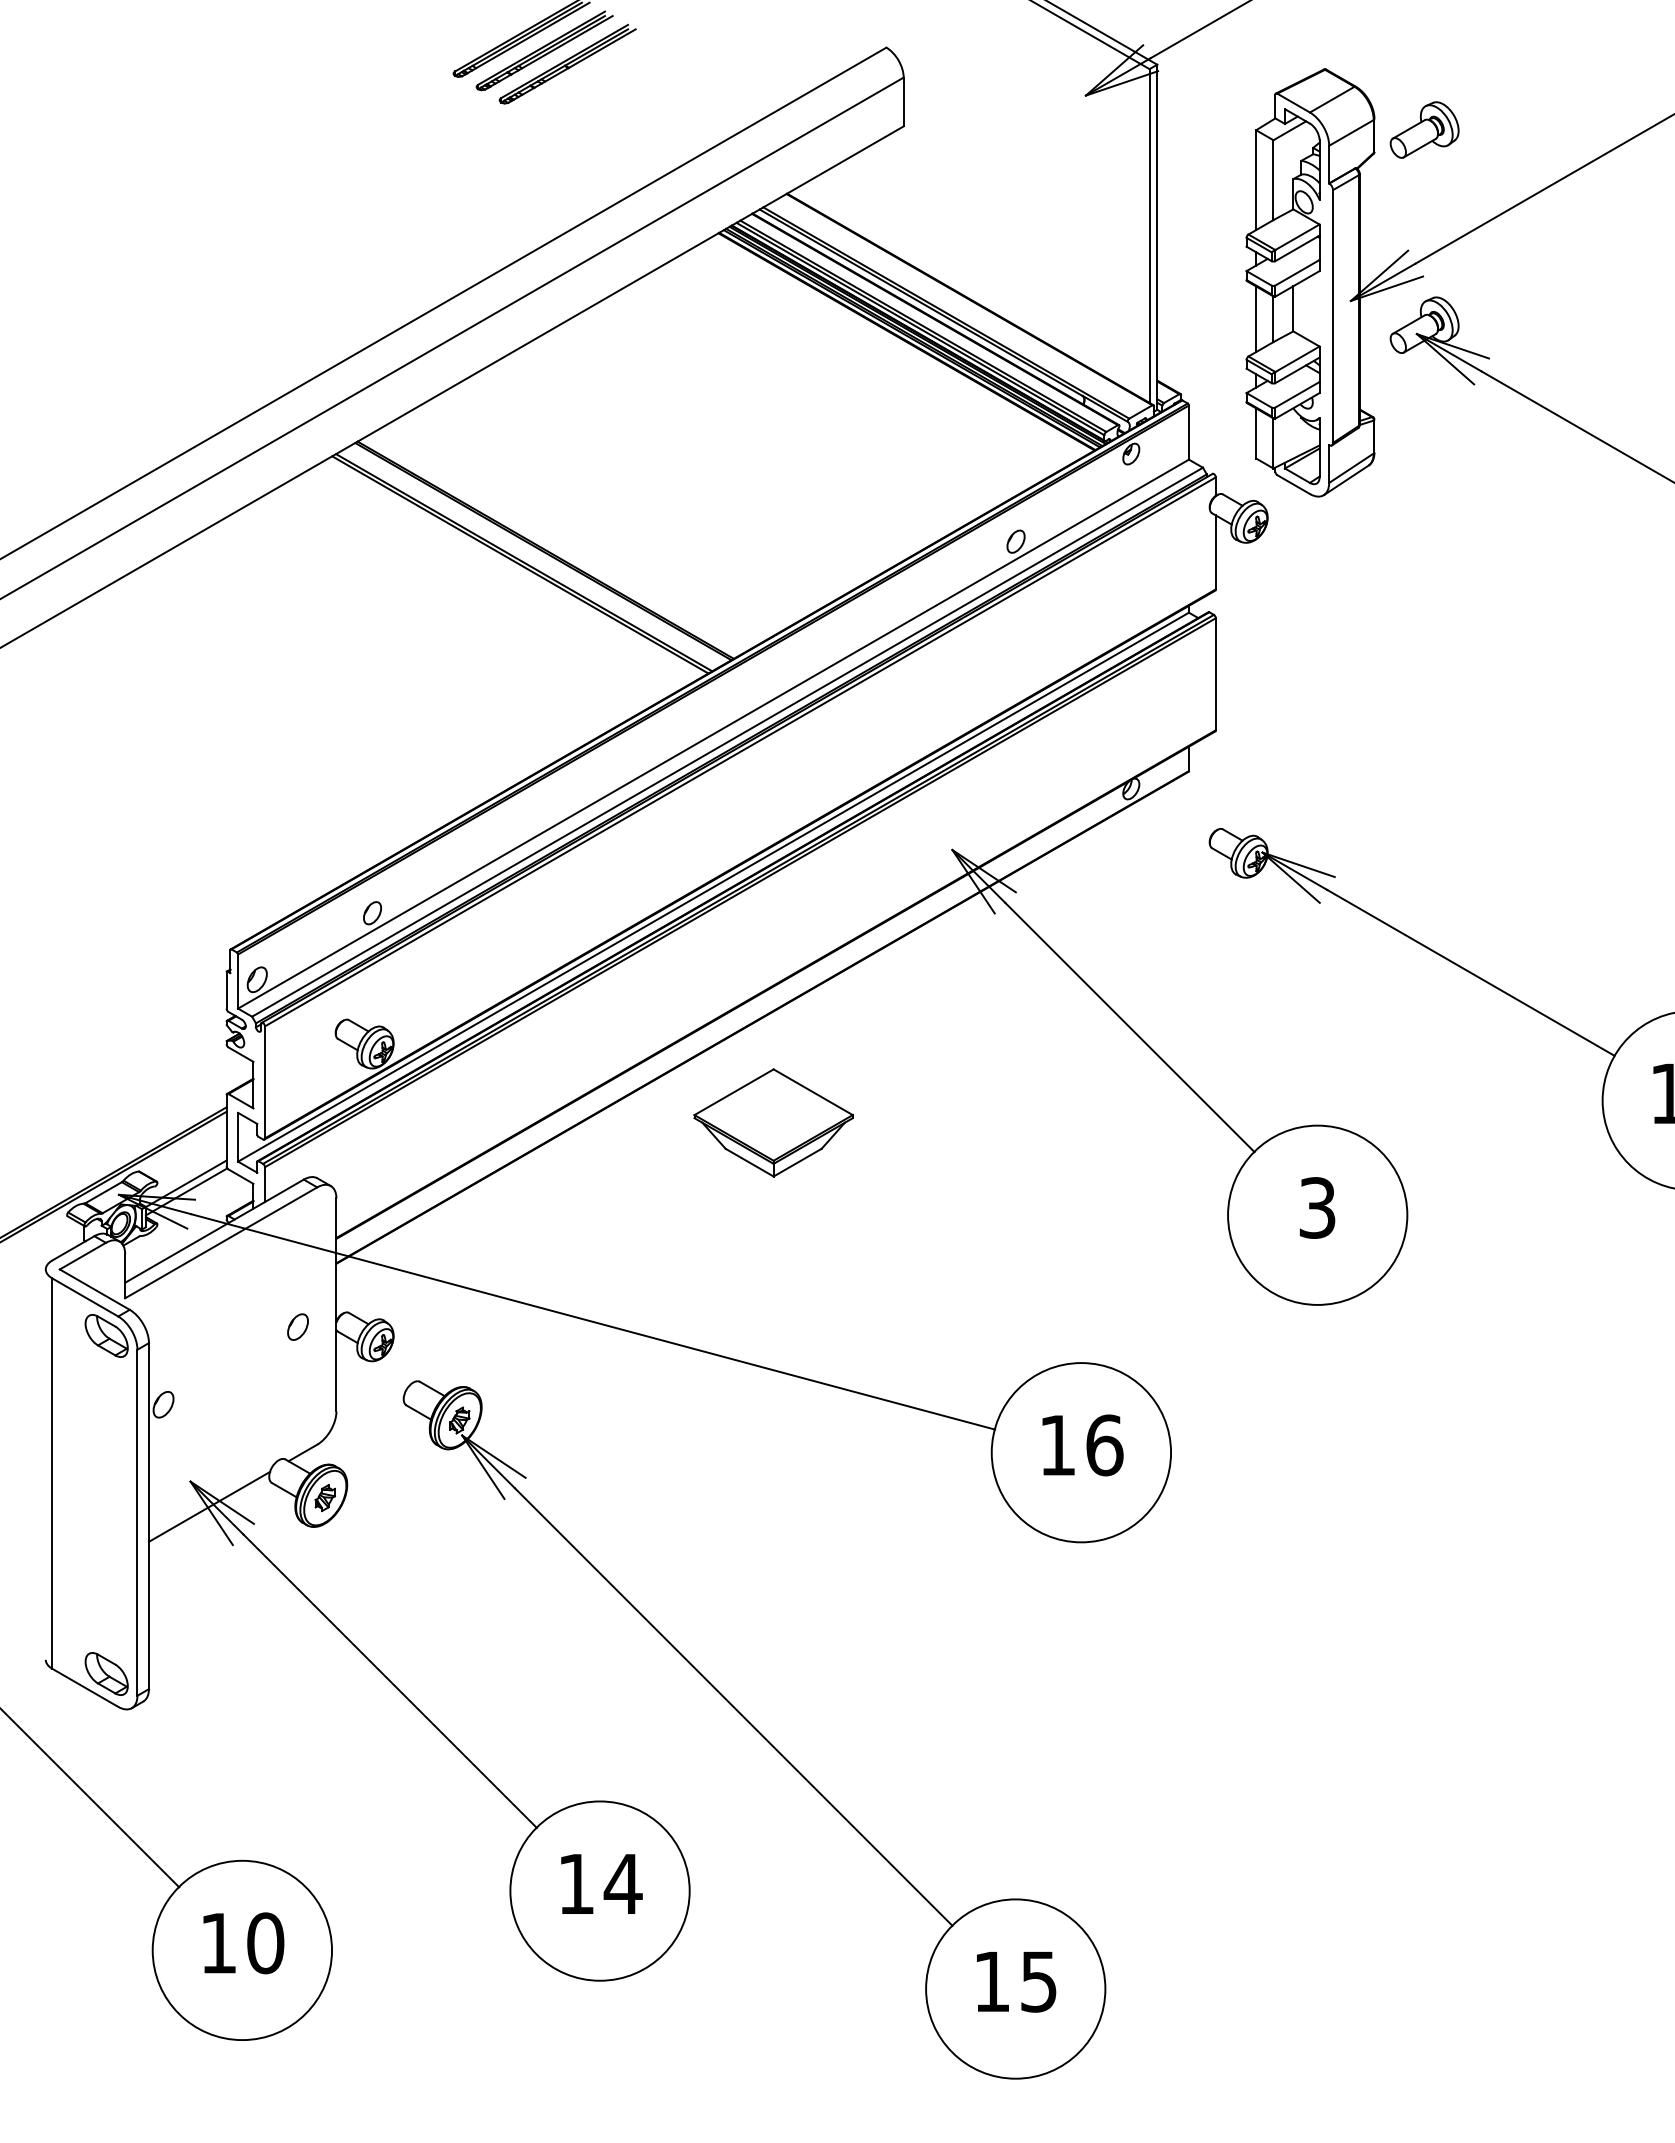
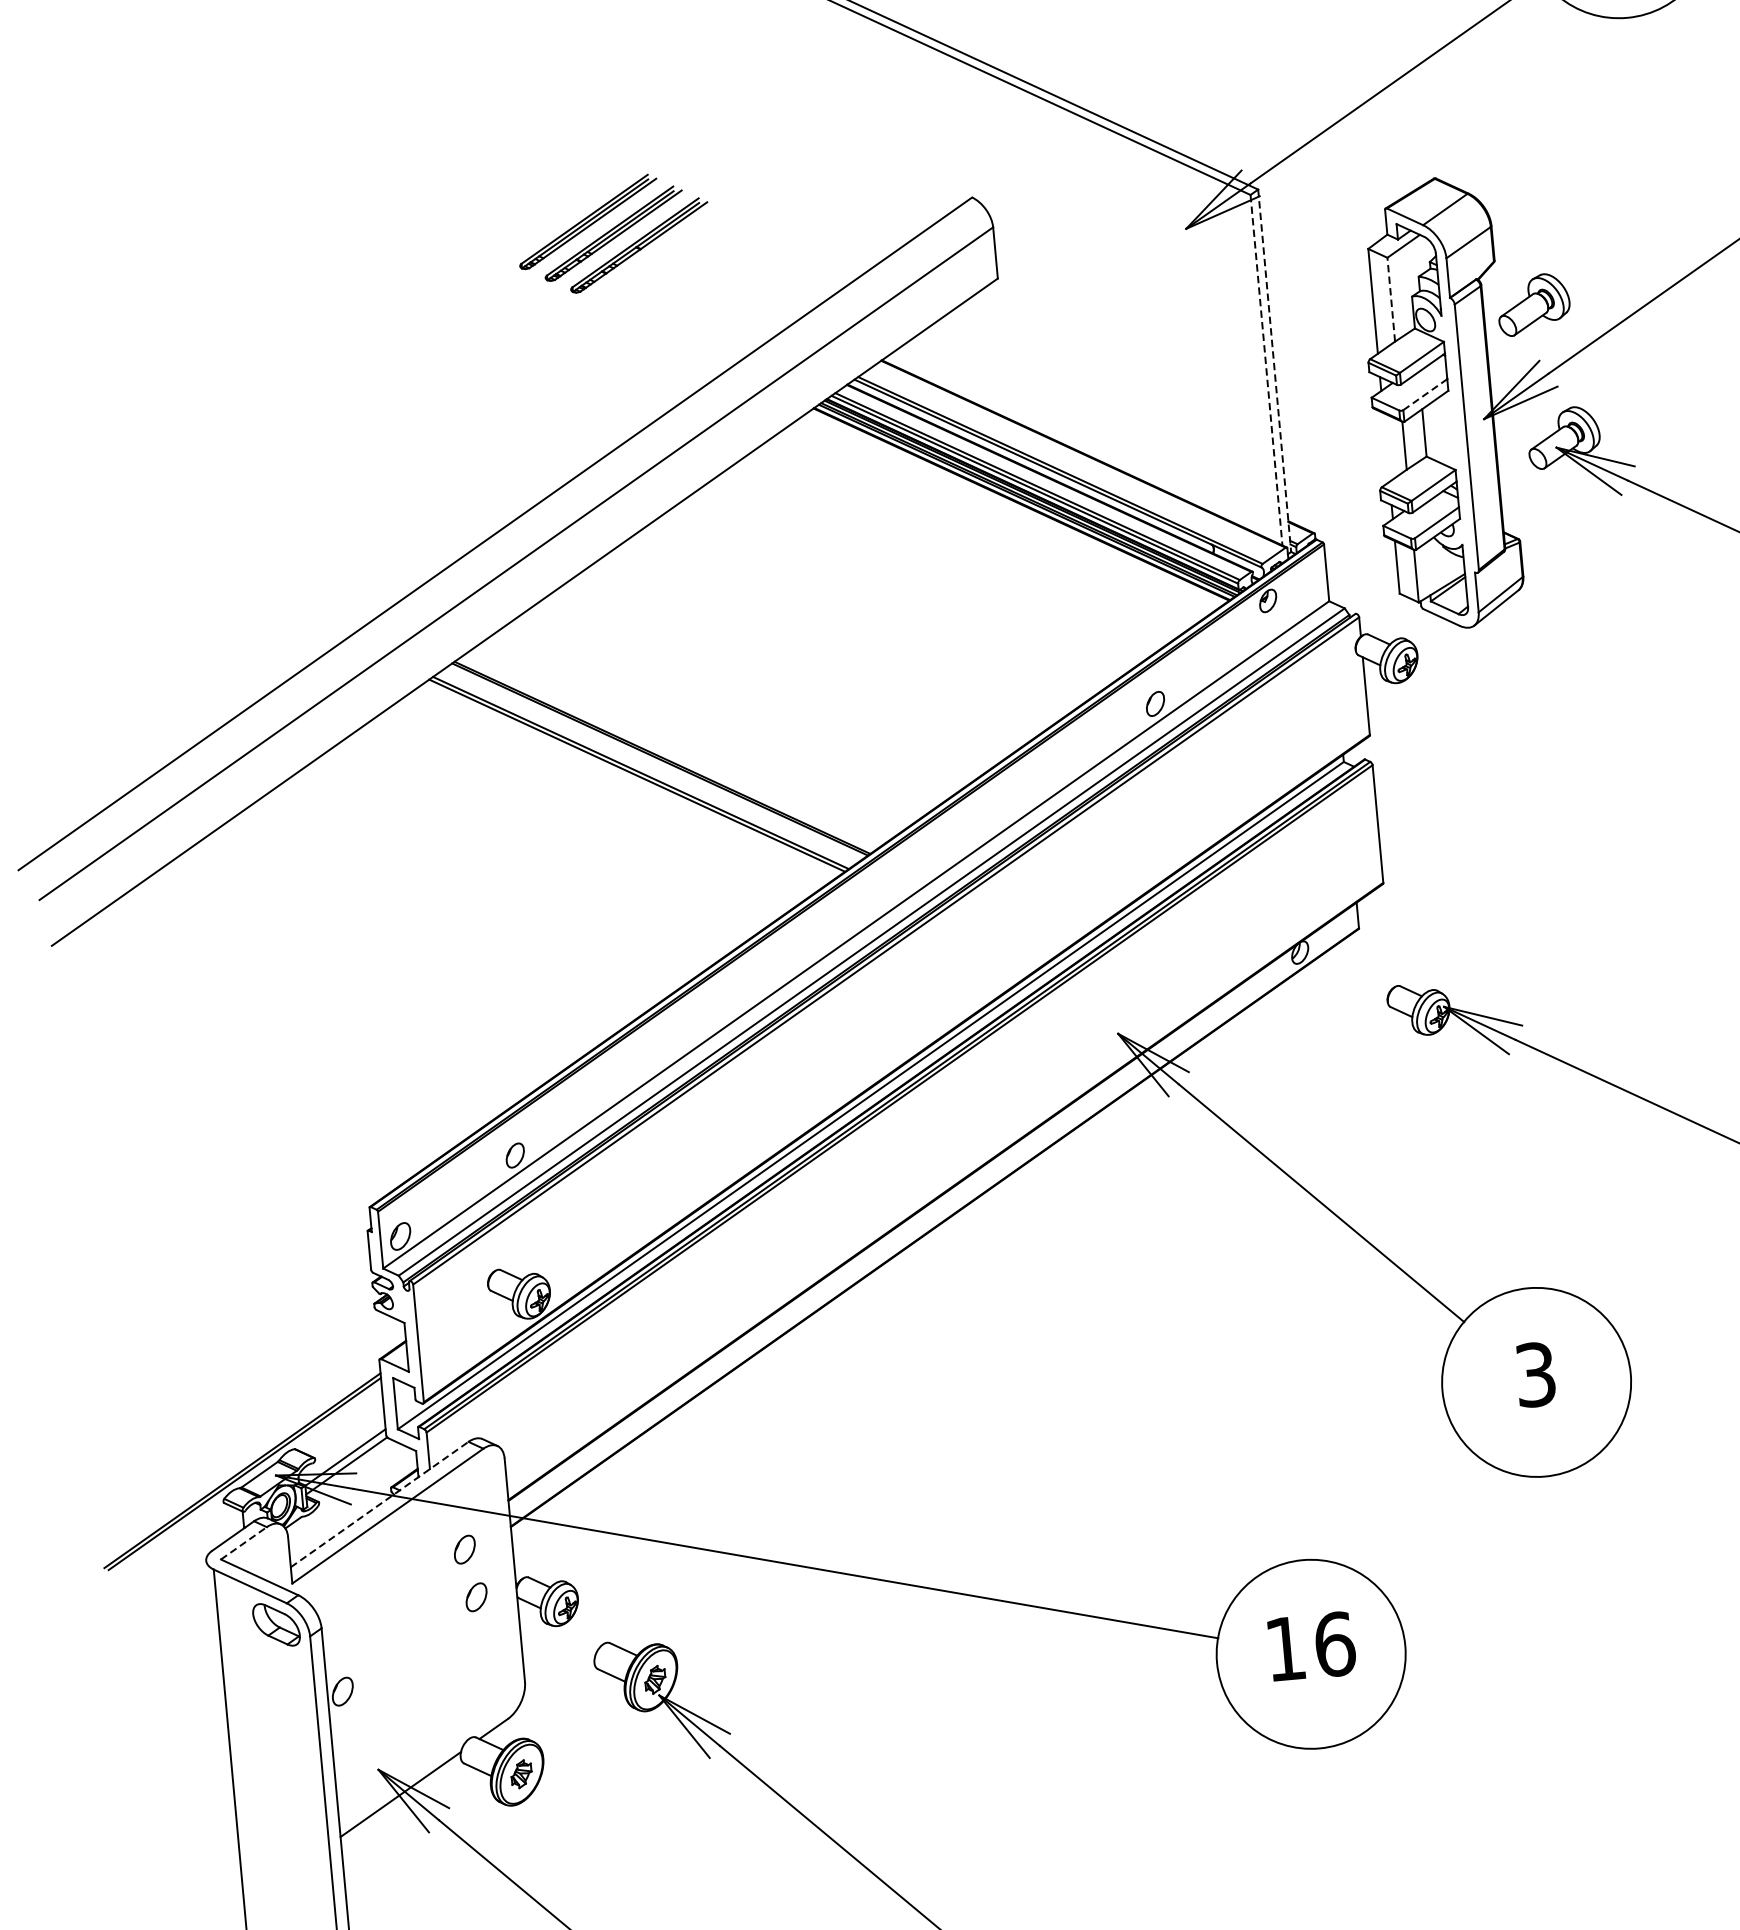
part: (1424, 129) -> (1533, 304), moved
line: (1273, 180) -> (1391, 300), solid -> dashed
line: (1149, 236) -> (1266, 370), solid -> dashed
line: (1157, 237) -> (1274, 370), solid -> dashed
line: (1297, 272) -> (1425, 394), solid -> dashed
line: (1256, 319) -> (1386, 447), removed
part: (773, 1122) -> (956, 1336), removed
line: (214, 1230) -> (379, 1503), solid -> dashed
line: (82, 1256) -> (243, 1543), solid -> dashed
part: (290, 1280) -> (464, 1549), added

